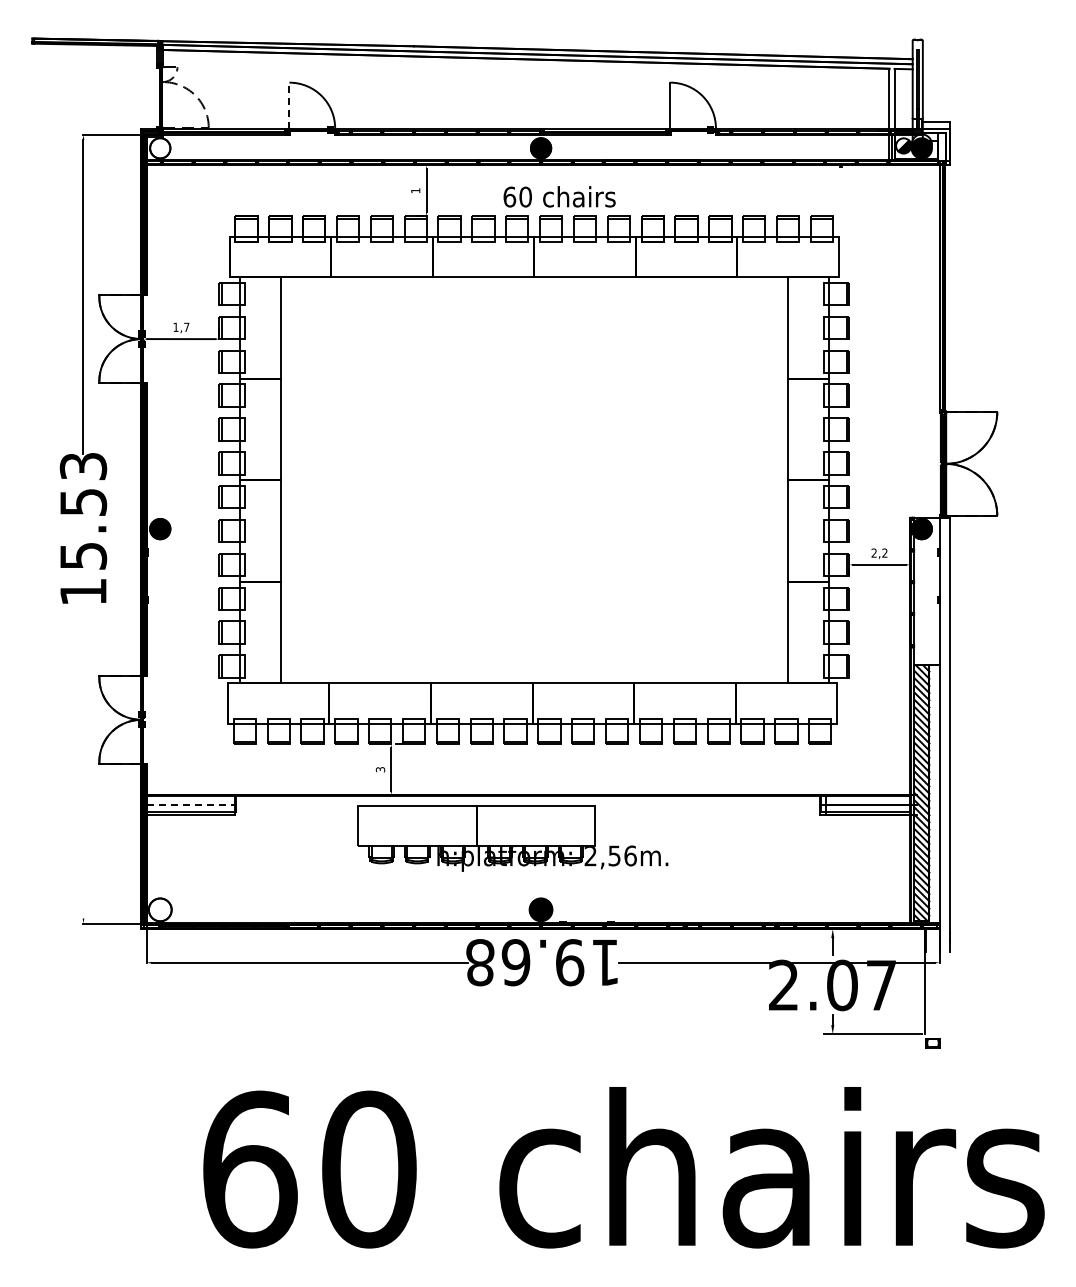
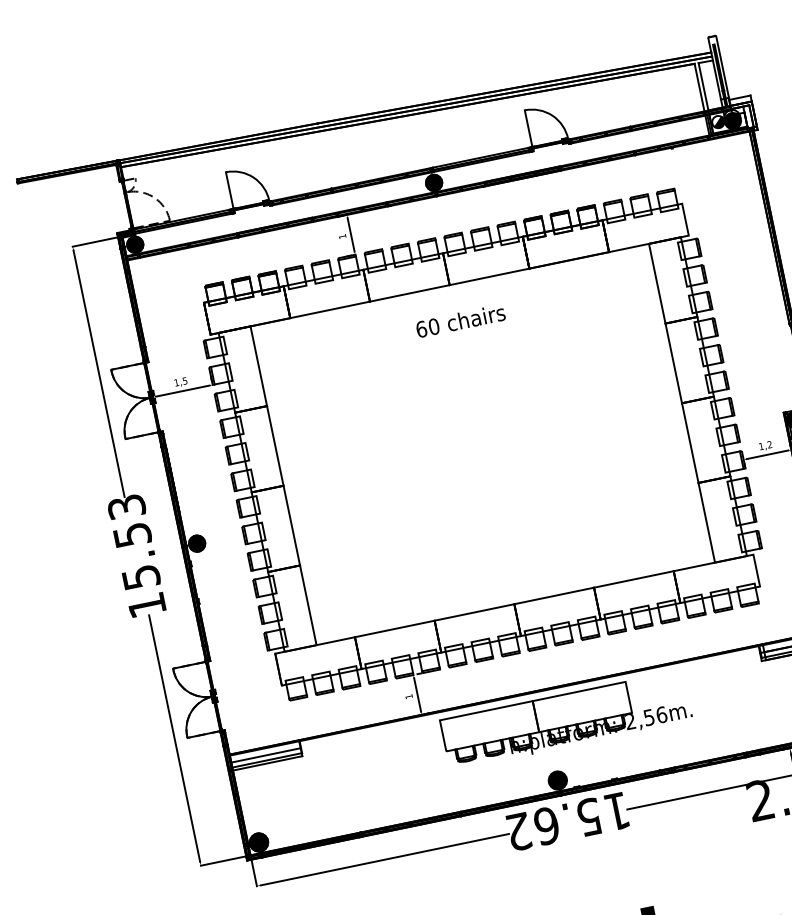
line: (289, 105) -> (229, 190), dashed -> solid
fill: (160, 148) -> (135, 244), added
text: (559, 196) -> (460, 320), moved
text: (186, 327) -> (184, 381), 1,7 -> 1,5
text: (873, 552) -> (760, 446), 2,2 -> 1,2
line: (83, 761) -> (174, 738), added
text: (380, 769) -> (409, 696), 3 -> 1
line: (191, 805) -> (266, 755), dashed -> solid
part: (512, 838) -> (566, 720), moved
fill: (159, 909) -> (258, 842), added
text: (525, 962) -> (554, 824), 19.68 -> 15.62

